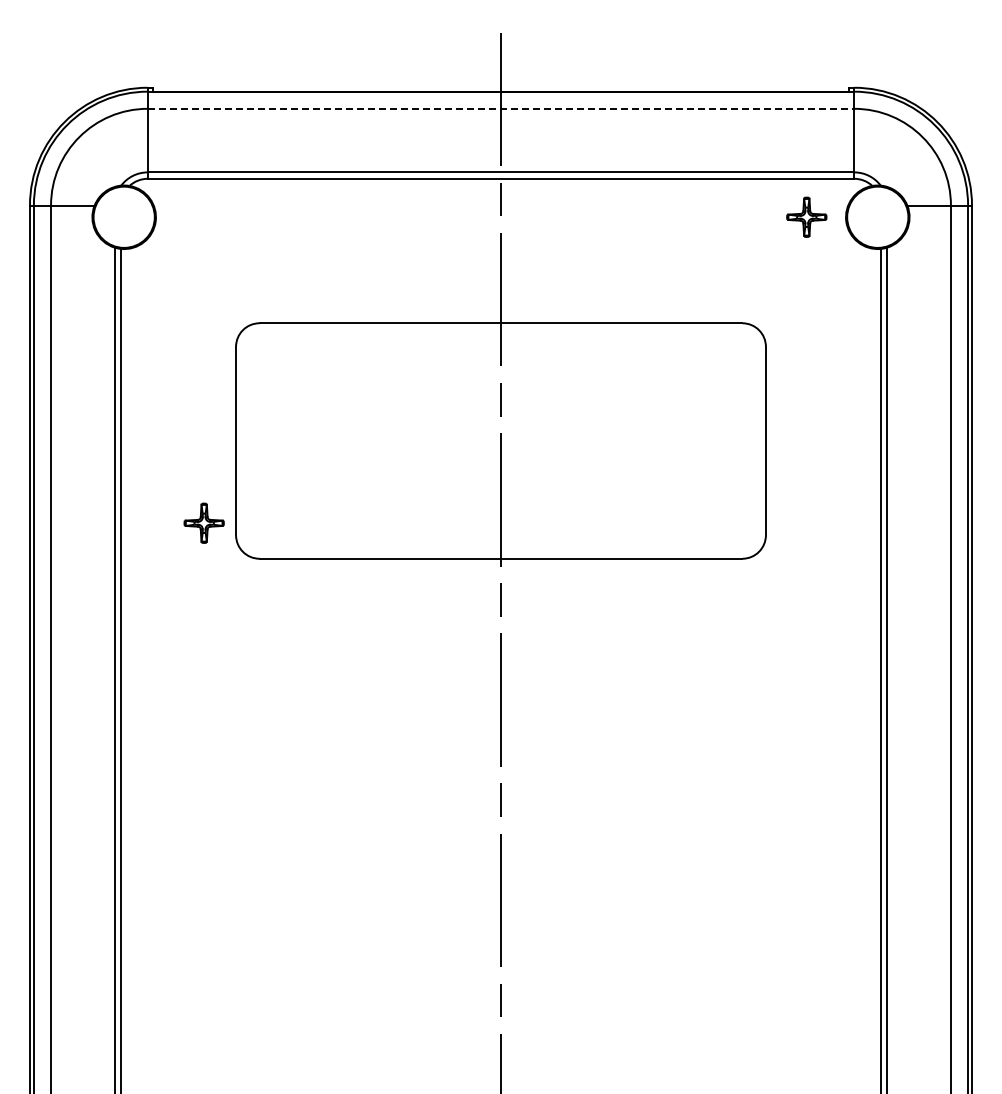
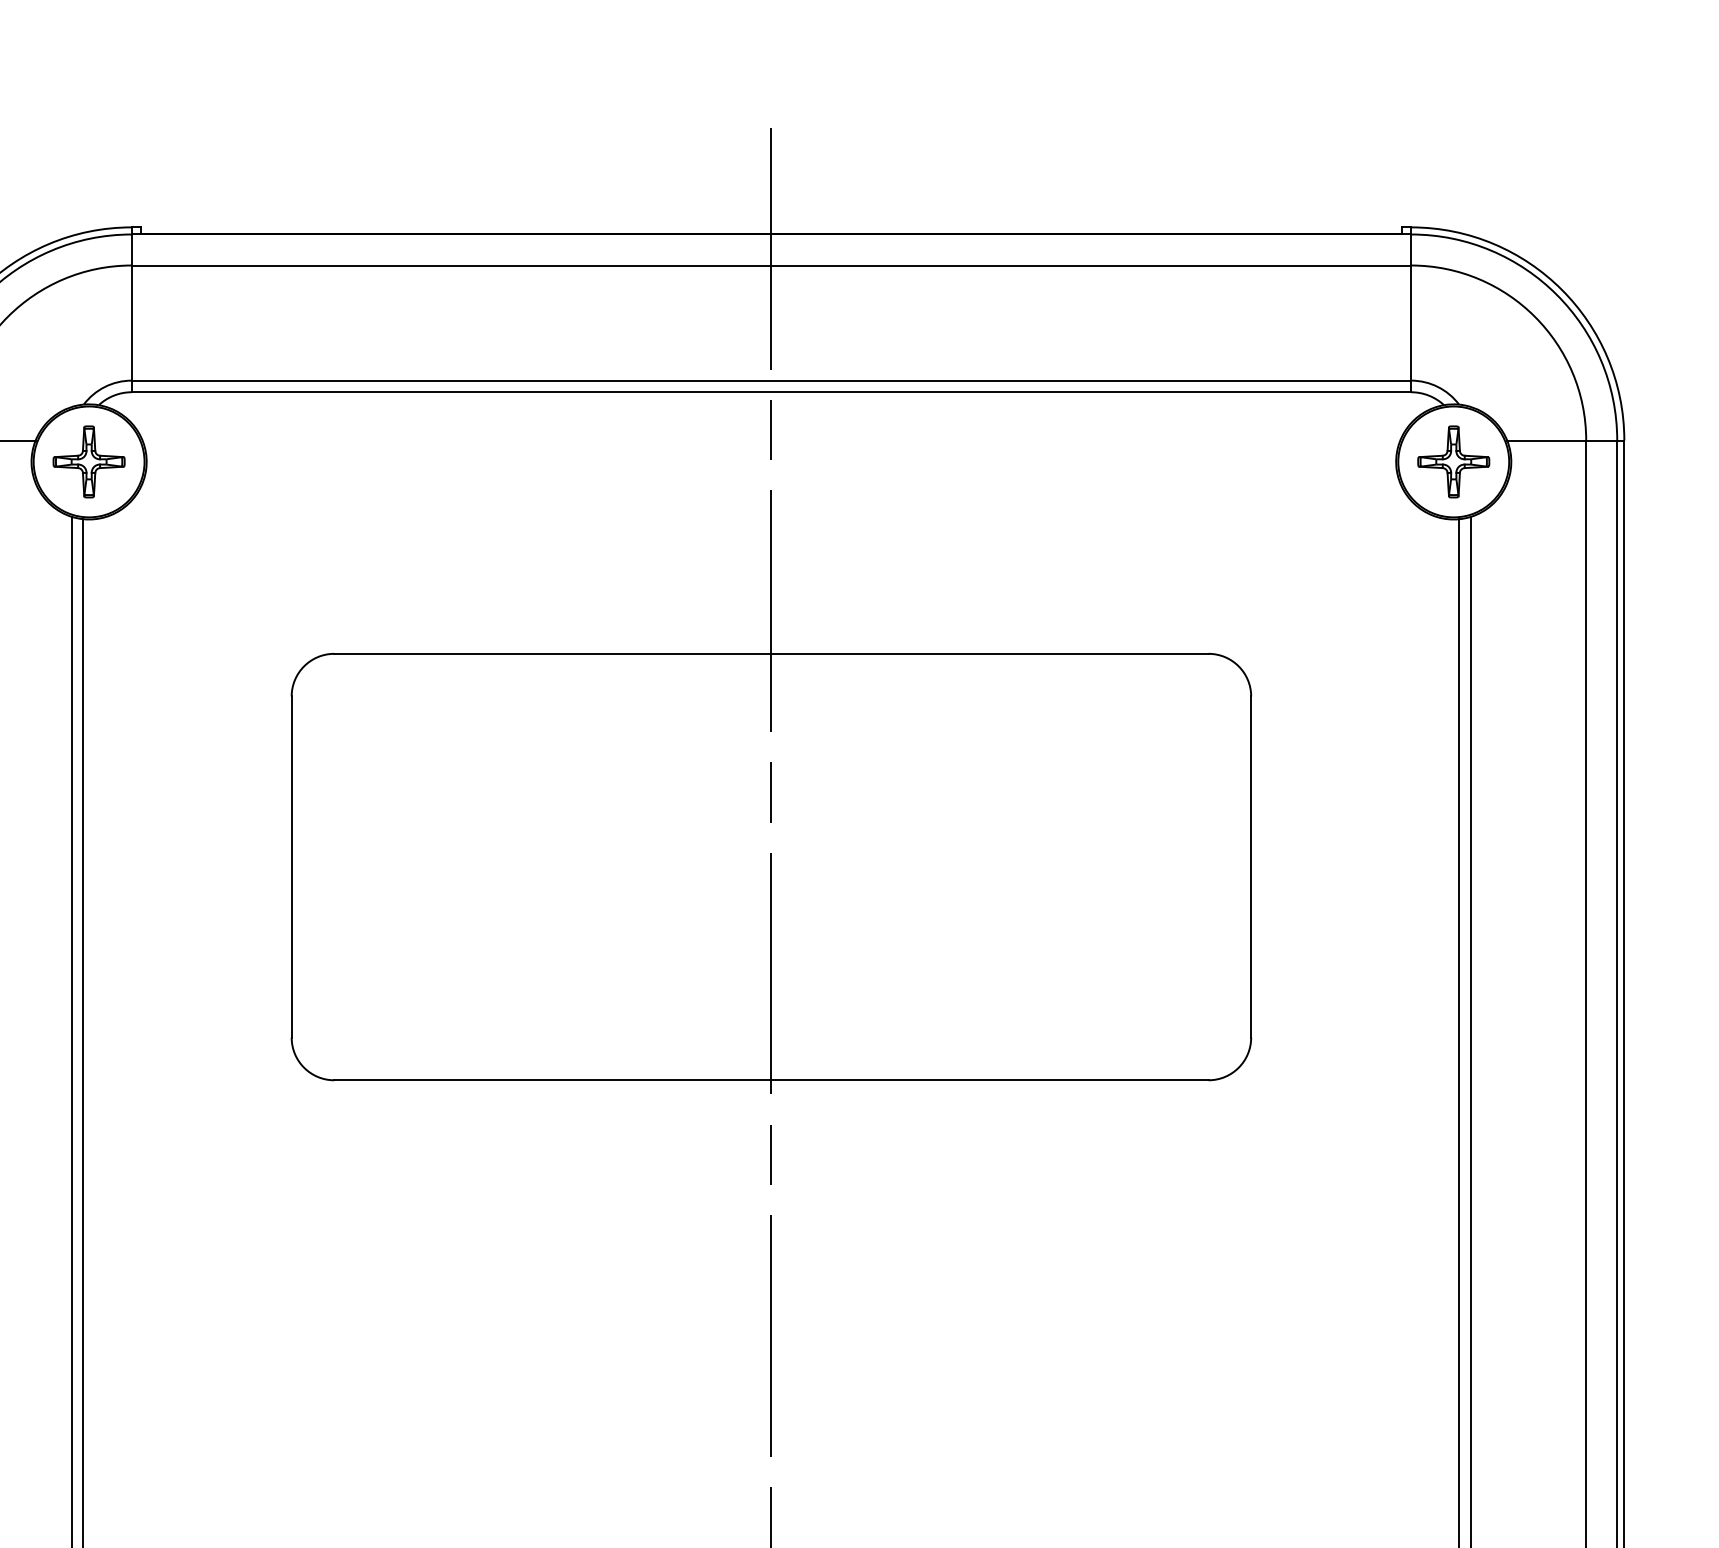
line: (501, 108) -> (772, 264), dashed -> solid
part: (806, 216) -> (1453, 460), moved
part: (203, 522) -> (87, 460), moved

